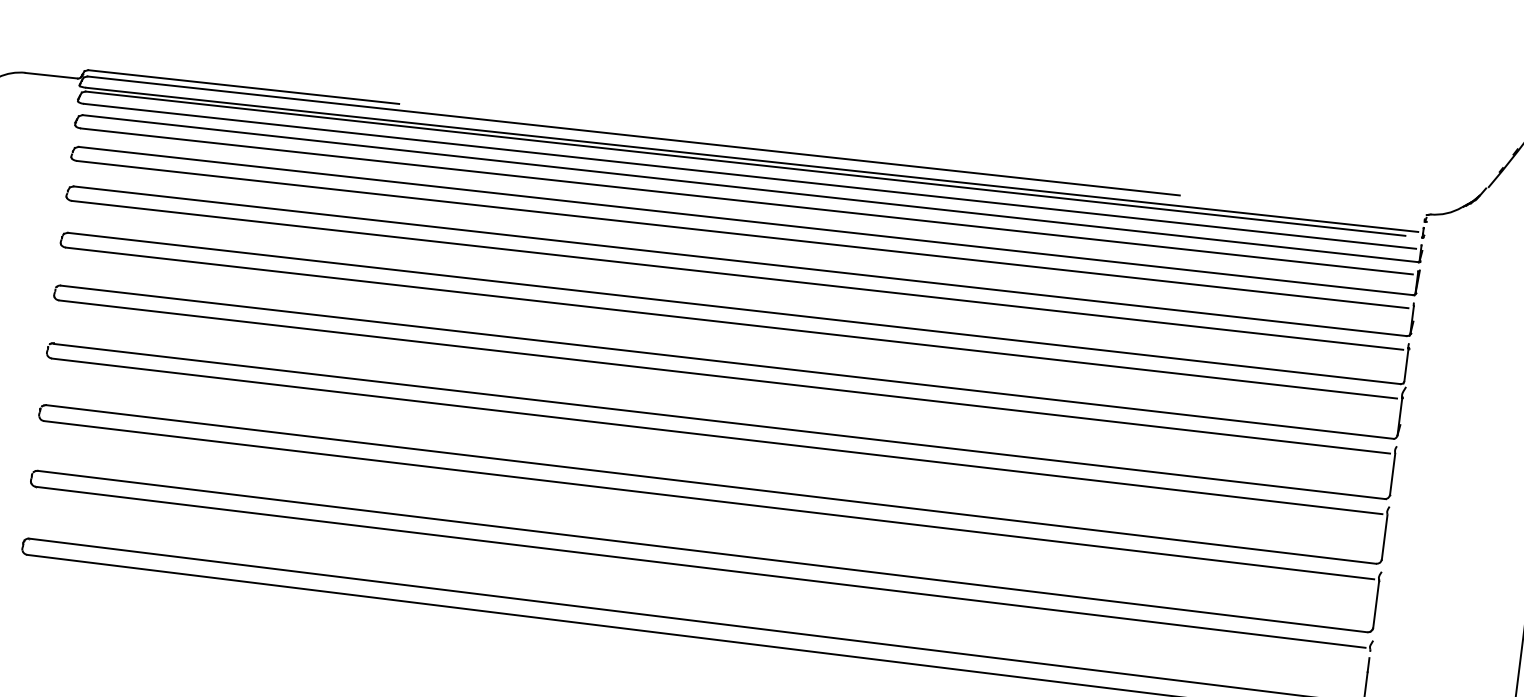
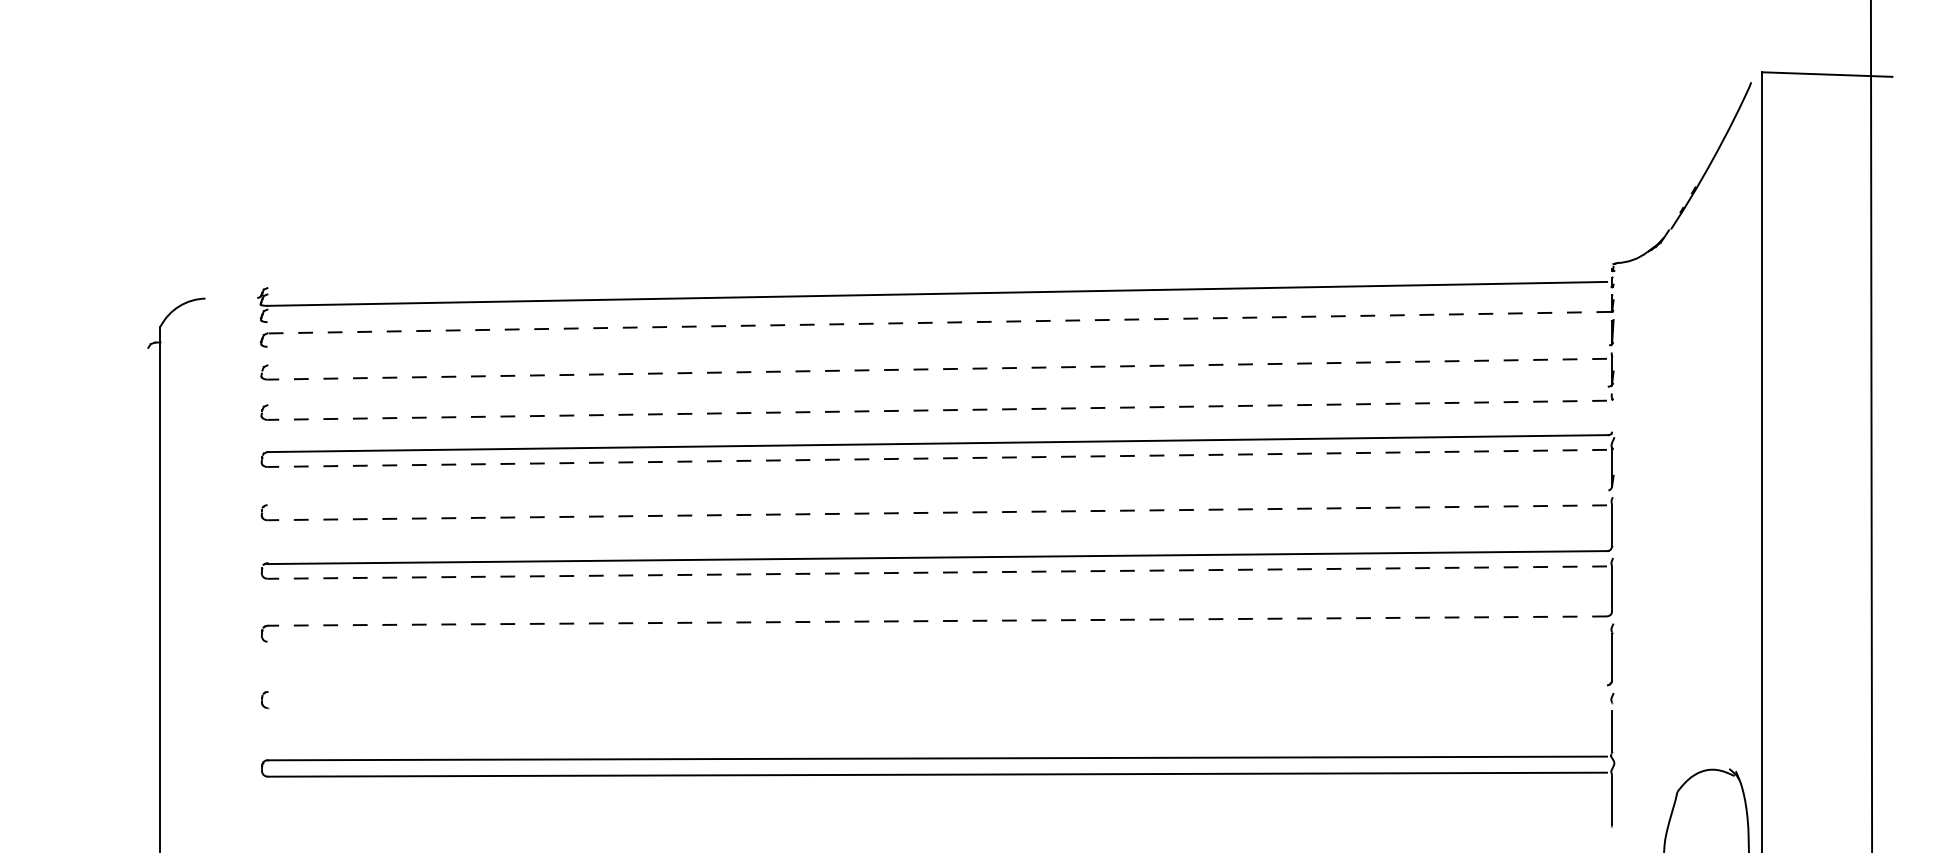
line: (51, 74) -> (231, 297), removed
line: (243, 87) -> (423, 285), removed
line: (633, 135) -> (816, 284), removed
line: (744, 163) -> (930, 298), removed
line: (750, 176) -> (937, 310), removed
line: (749, 188) -> (938, 322), solid -> dashed
line: (747, 201) -> (937, 335), removed
line: (746, 221) -> (939, 355), removed
line: (742, 234) -> (937, 369), solid -> dashed
line: (739, 260) -> (937, 395), removed
line: (737, 275) -> (937, 410), solid -> dashed
line: (731, 323) -> (937, 458), solid -> dashed
line: (726, 361) -> (937, 497), removed
line: (1406, 364) -> (1612, 414), removed
line: (724, 376) -> (937, 512), solid -> dashed
line: (717, 436) -> (937, 572), solid -> dashed
line: (711, 484) -> (937, 621), solid -> dashed
line: (708, 499) -> (936, 636), removed
line: (701, 551) -> (936, 688), removed
line: (699, 567) -> (936, 704), removed

